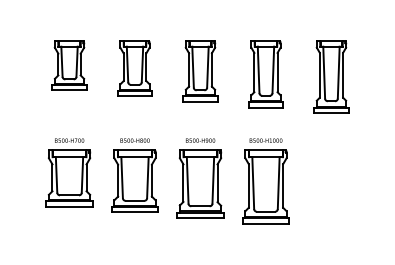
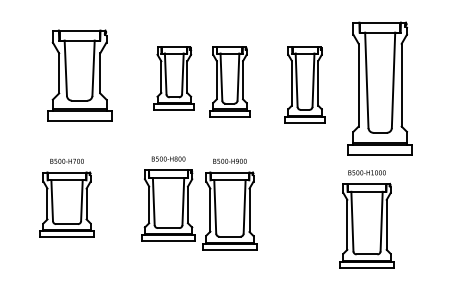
part: (69, 65) -> (79, 75), size x1.6
part: (134, 68) -> (173, 78), moved
part: (331, 76) -> (380, 87), size x1.6
part: (69, 172) -> (67, 197), moved
part: (134, 175) -> (167, 199), moved
part: (265, 181) -> (366, 219), moved

